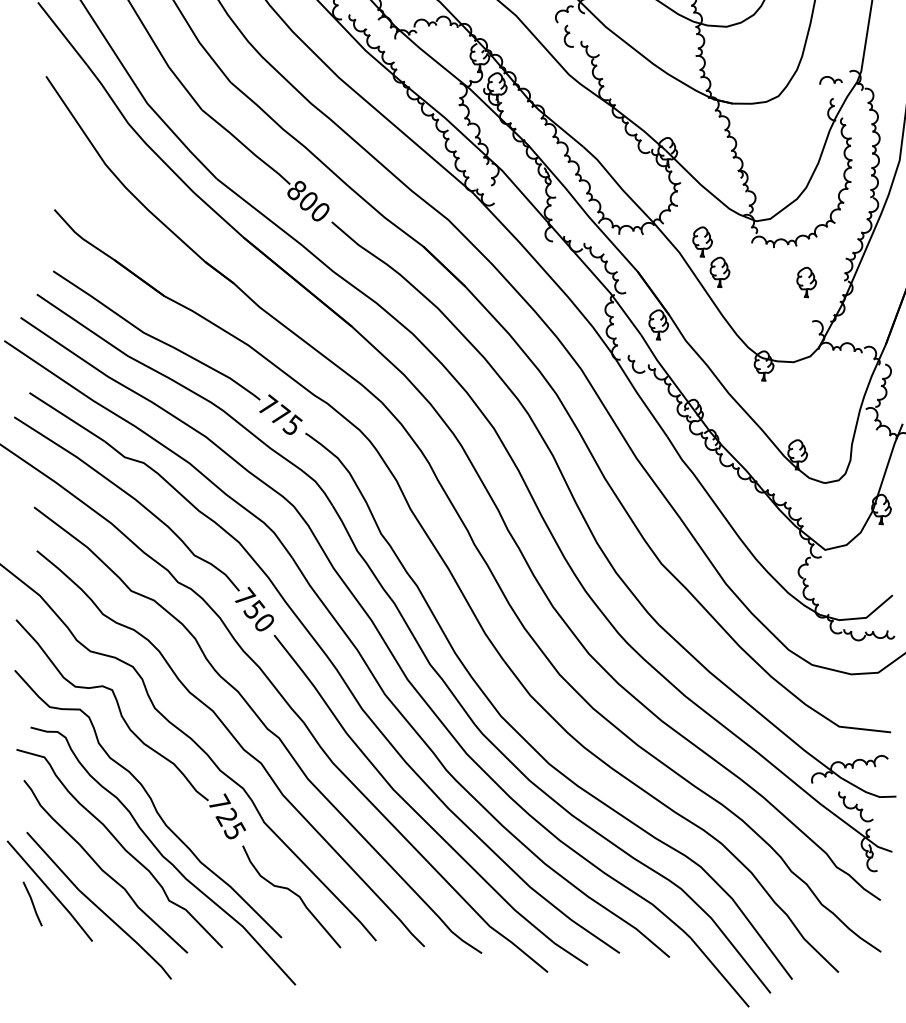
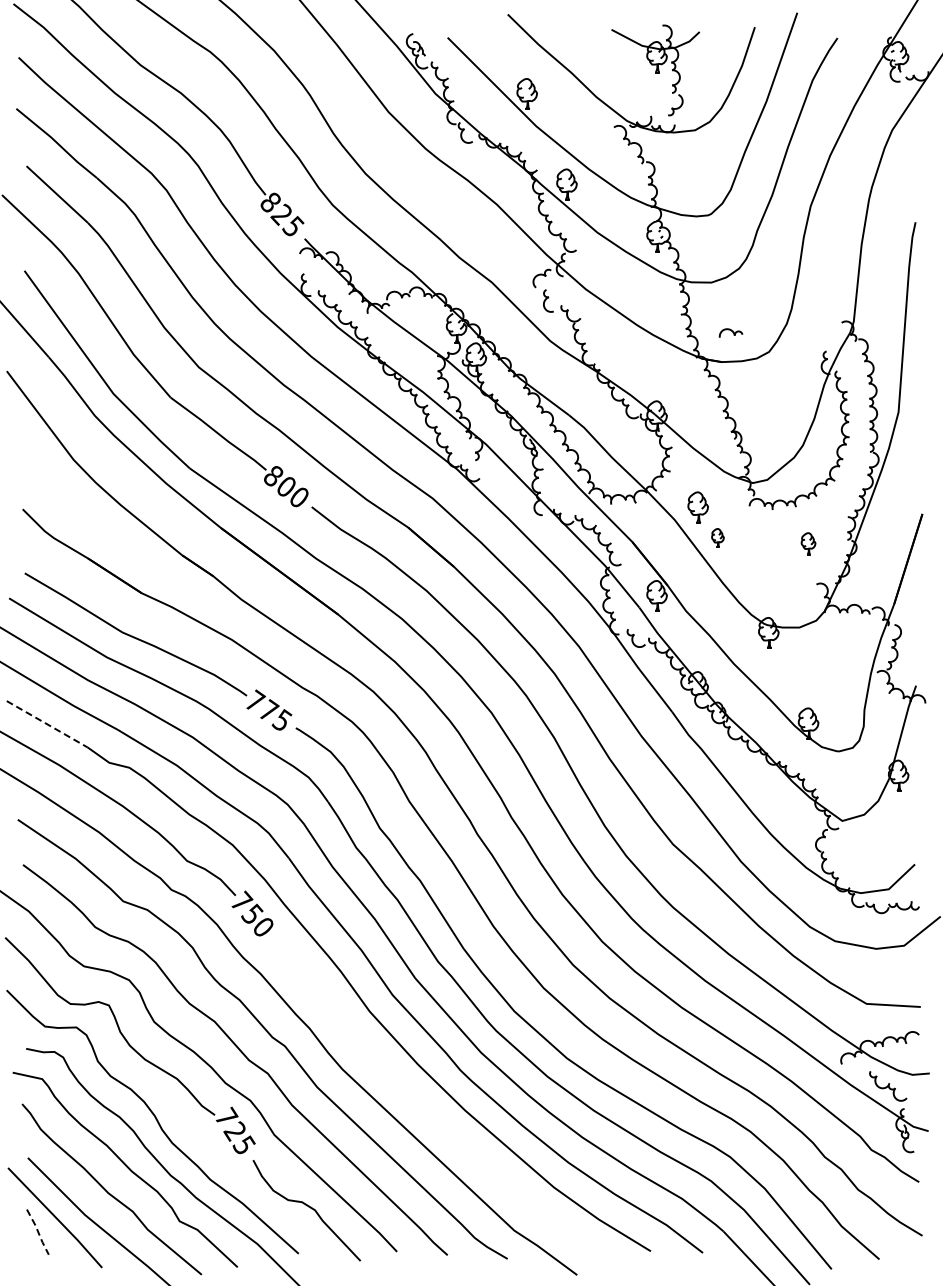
part: (830, 80) -> (730, 332), moved
part: (719, 271) -> (717, 537), size x0.6
part: (806, 282) -> (808, 543), size x0.7
line: (67, 417) -> (47, 724), solid -> dashed
curve: (417, 811) -> (432, 1115), removed
line: (33, 904) -> (38, 1232), solid -> dashed

